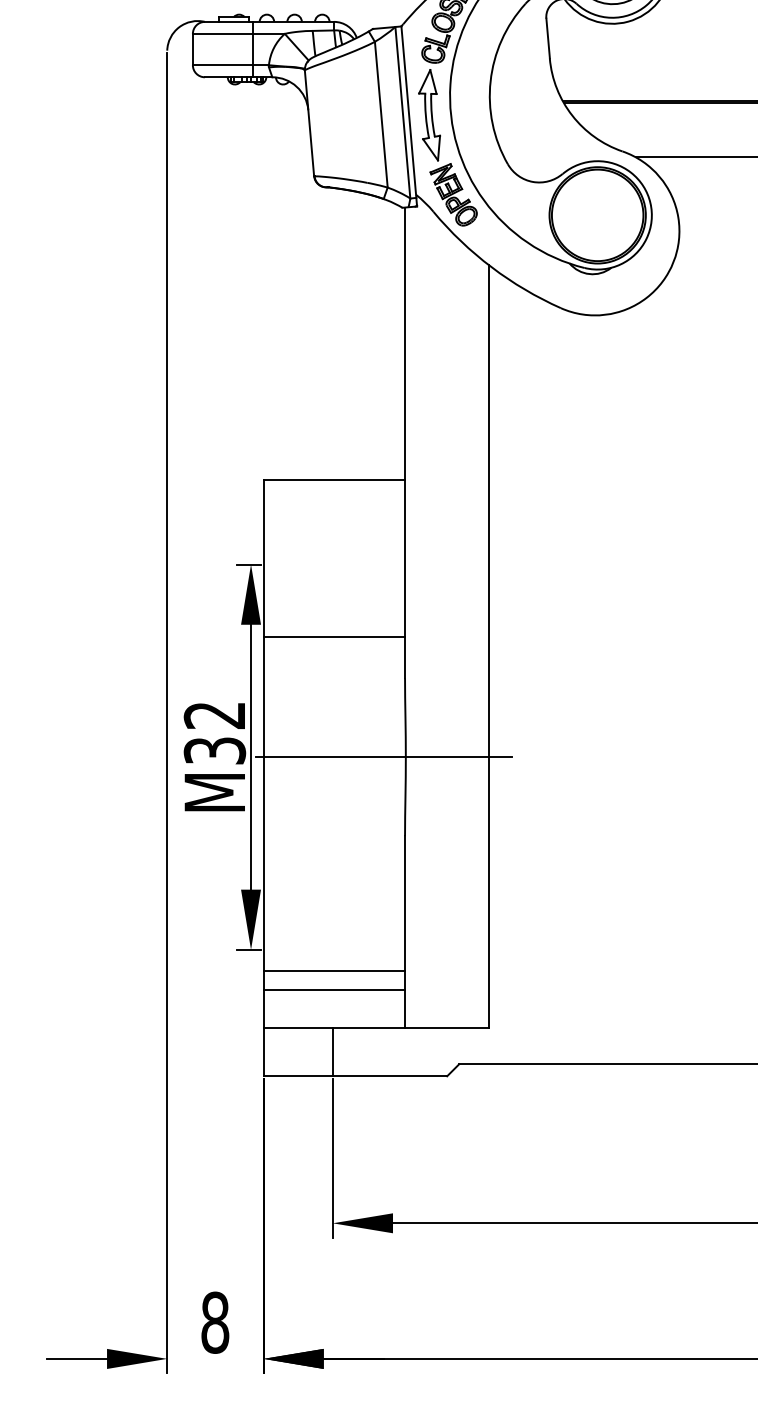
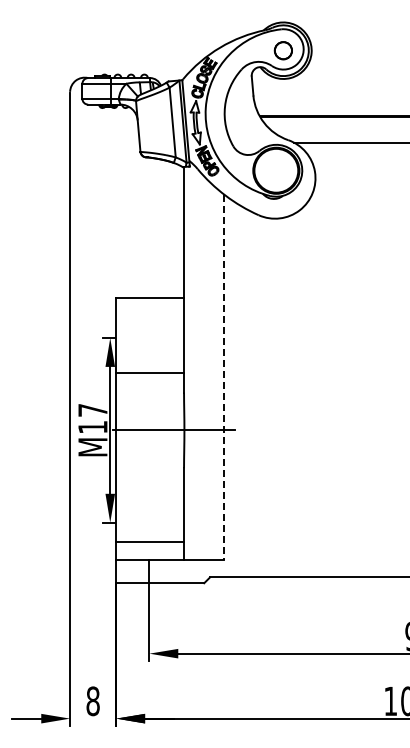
line: (489, 646) -> (224, 377), solid -> dashed
text: (213, 732) -> (92, 418), M32 -> M17
line: (335, 970) -> (150, 532), removed

